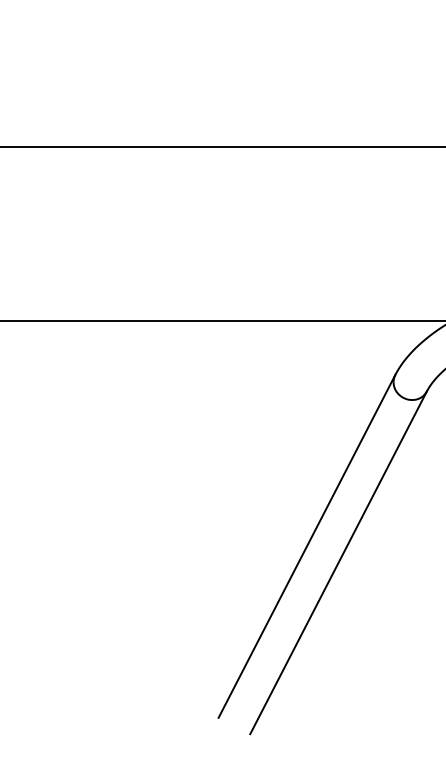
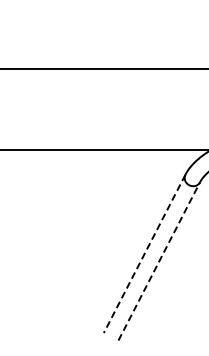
line: (306, 547) -> (144, 254), solid -> dashed
line: (339, 560) -> (159, 260), solid -> dashed

